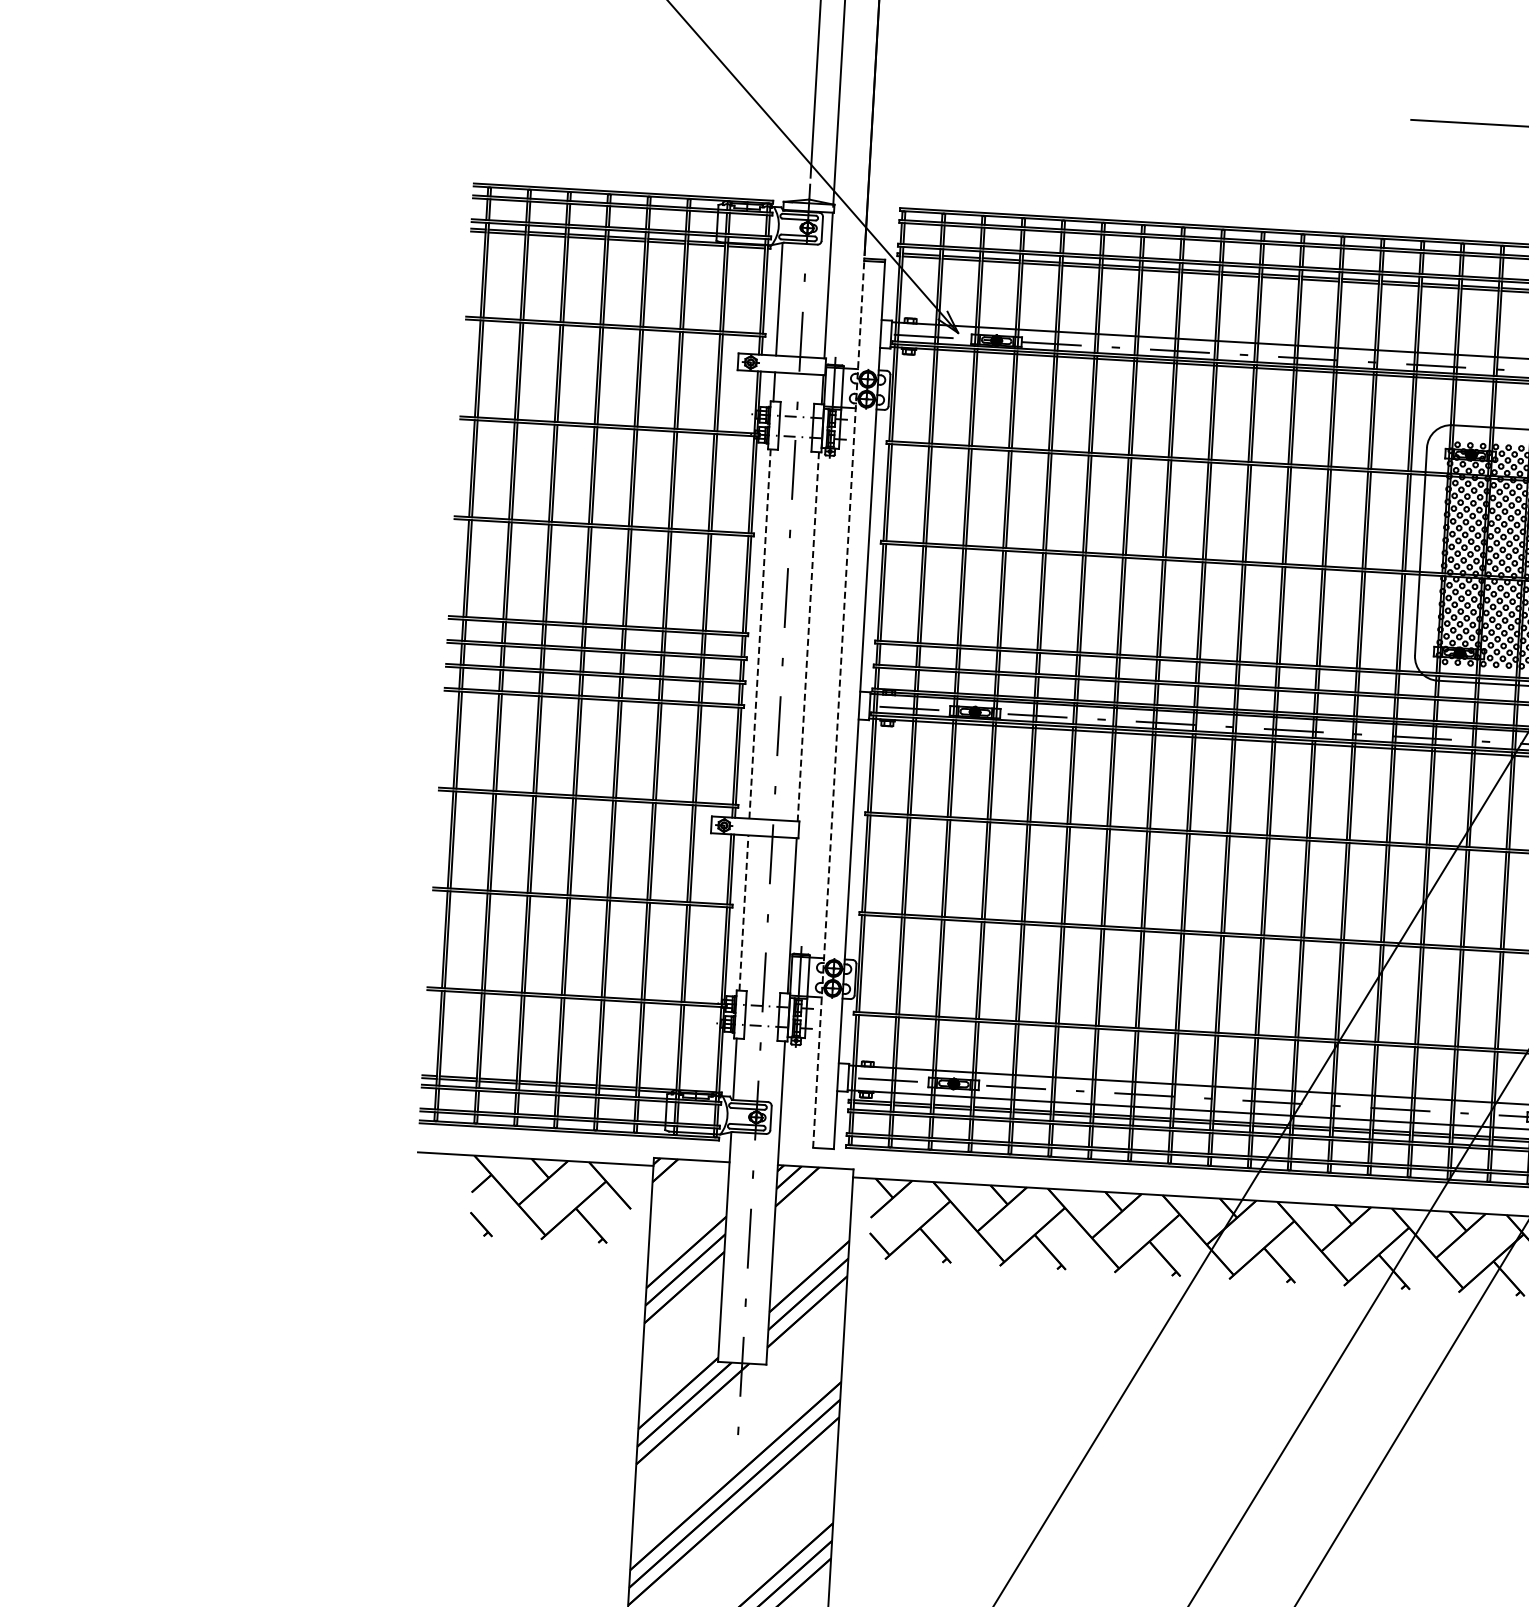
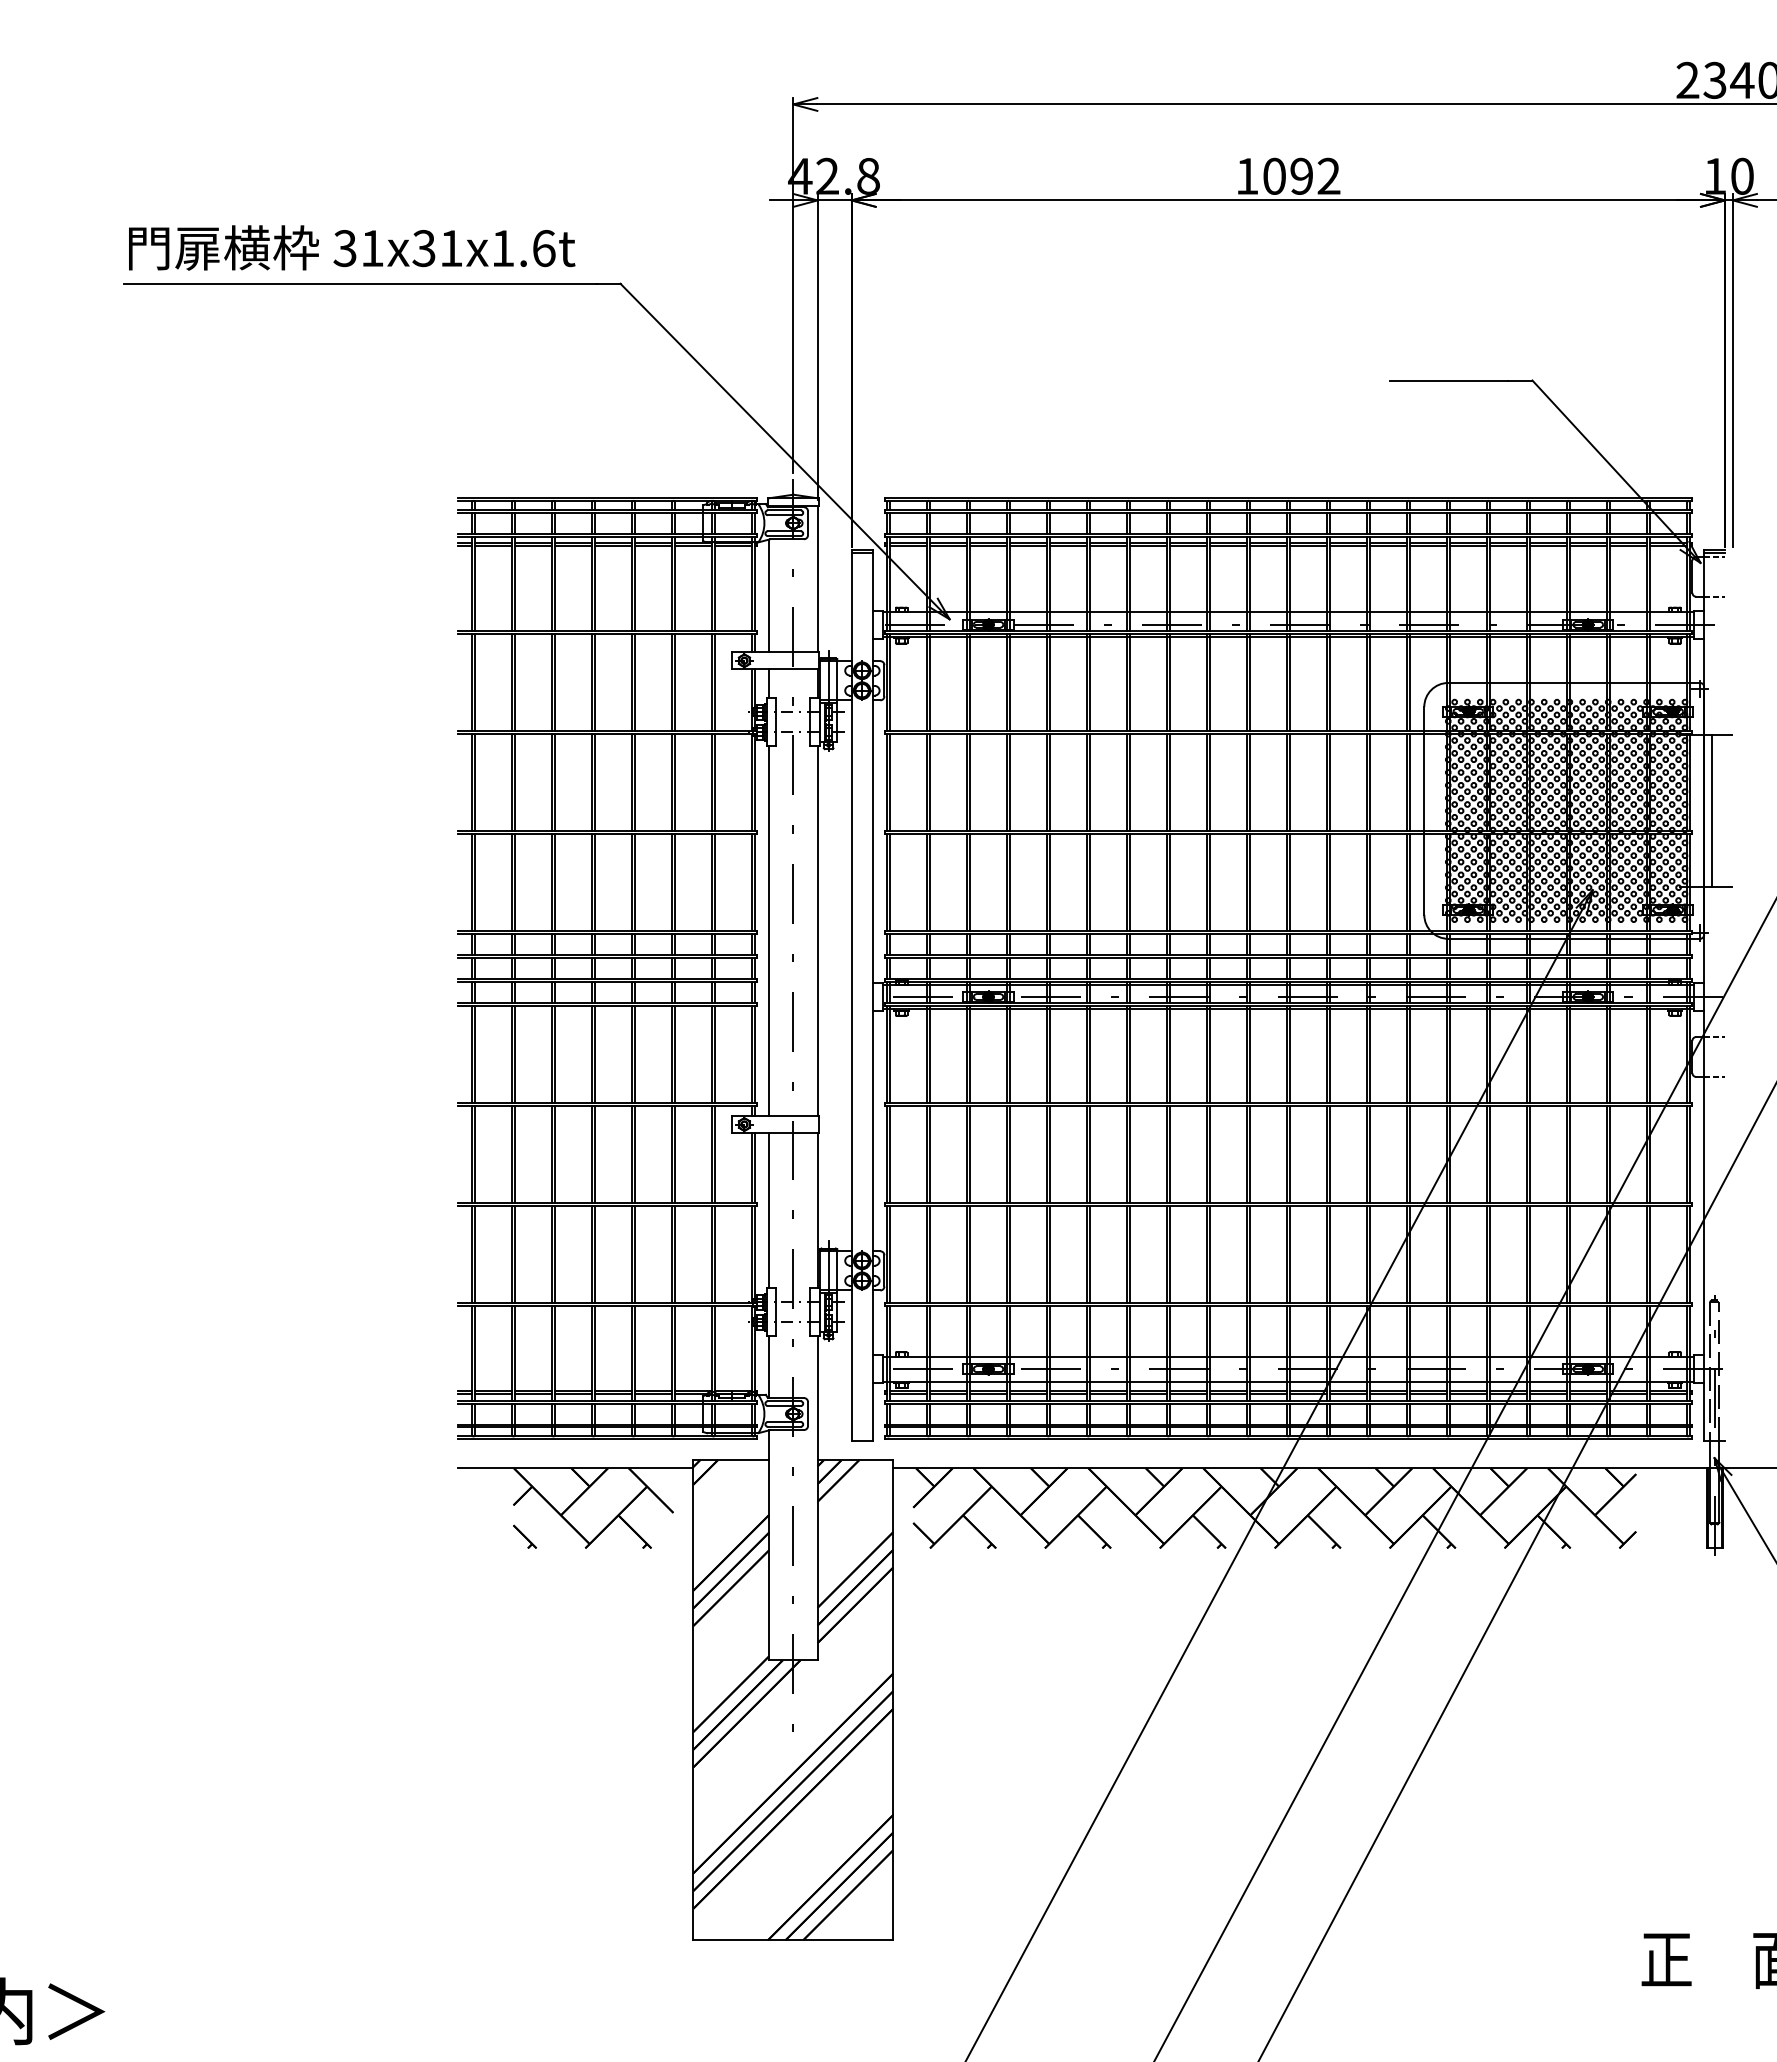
line: (760, 634) -> (769, 931), dashed -> solid
line: (808, 637) -> (817, 931), dashed -> solid
line: (838, 703) -> (851, 996), dashed -> solid
line: (744, 912) -> (769, 1210), dashed -> solid

